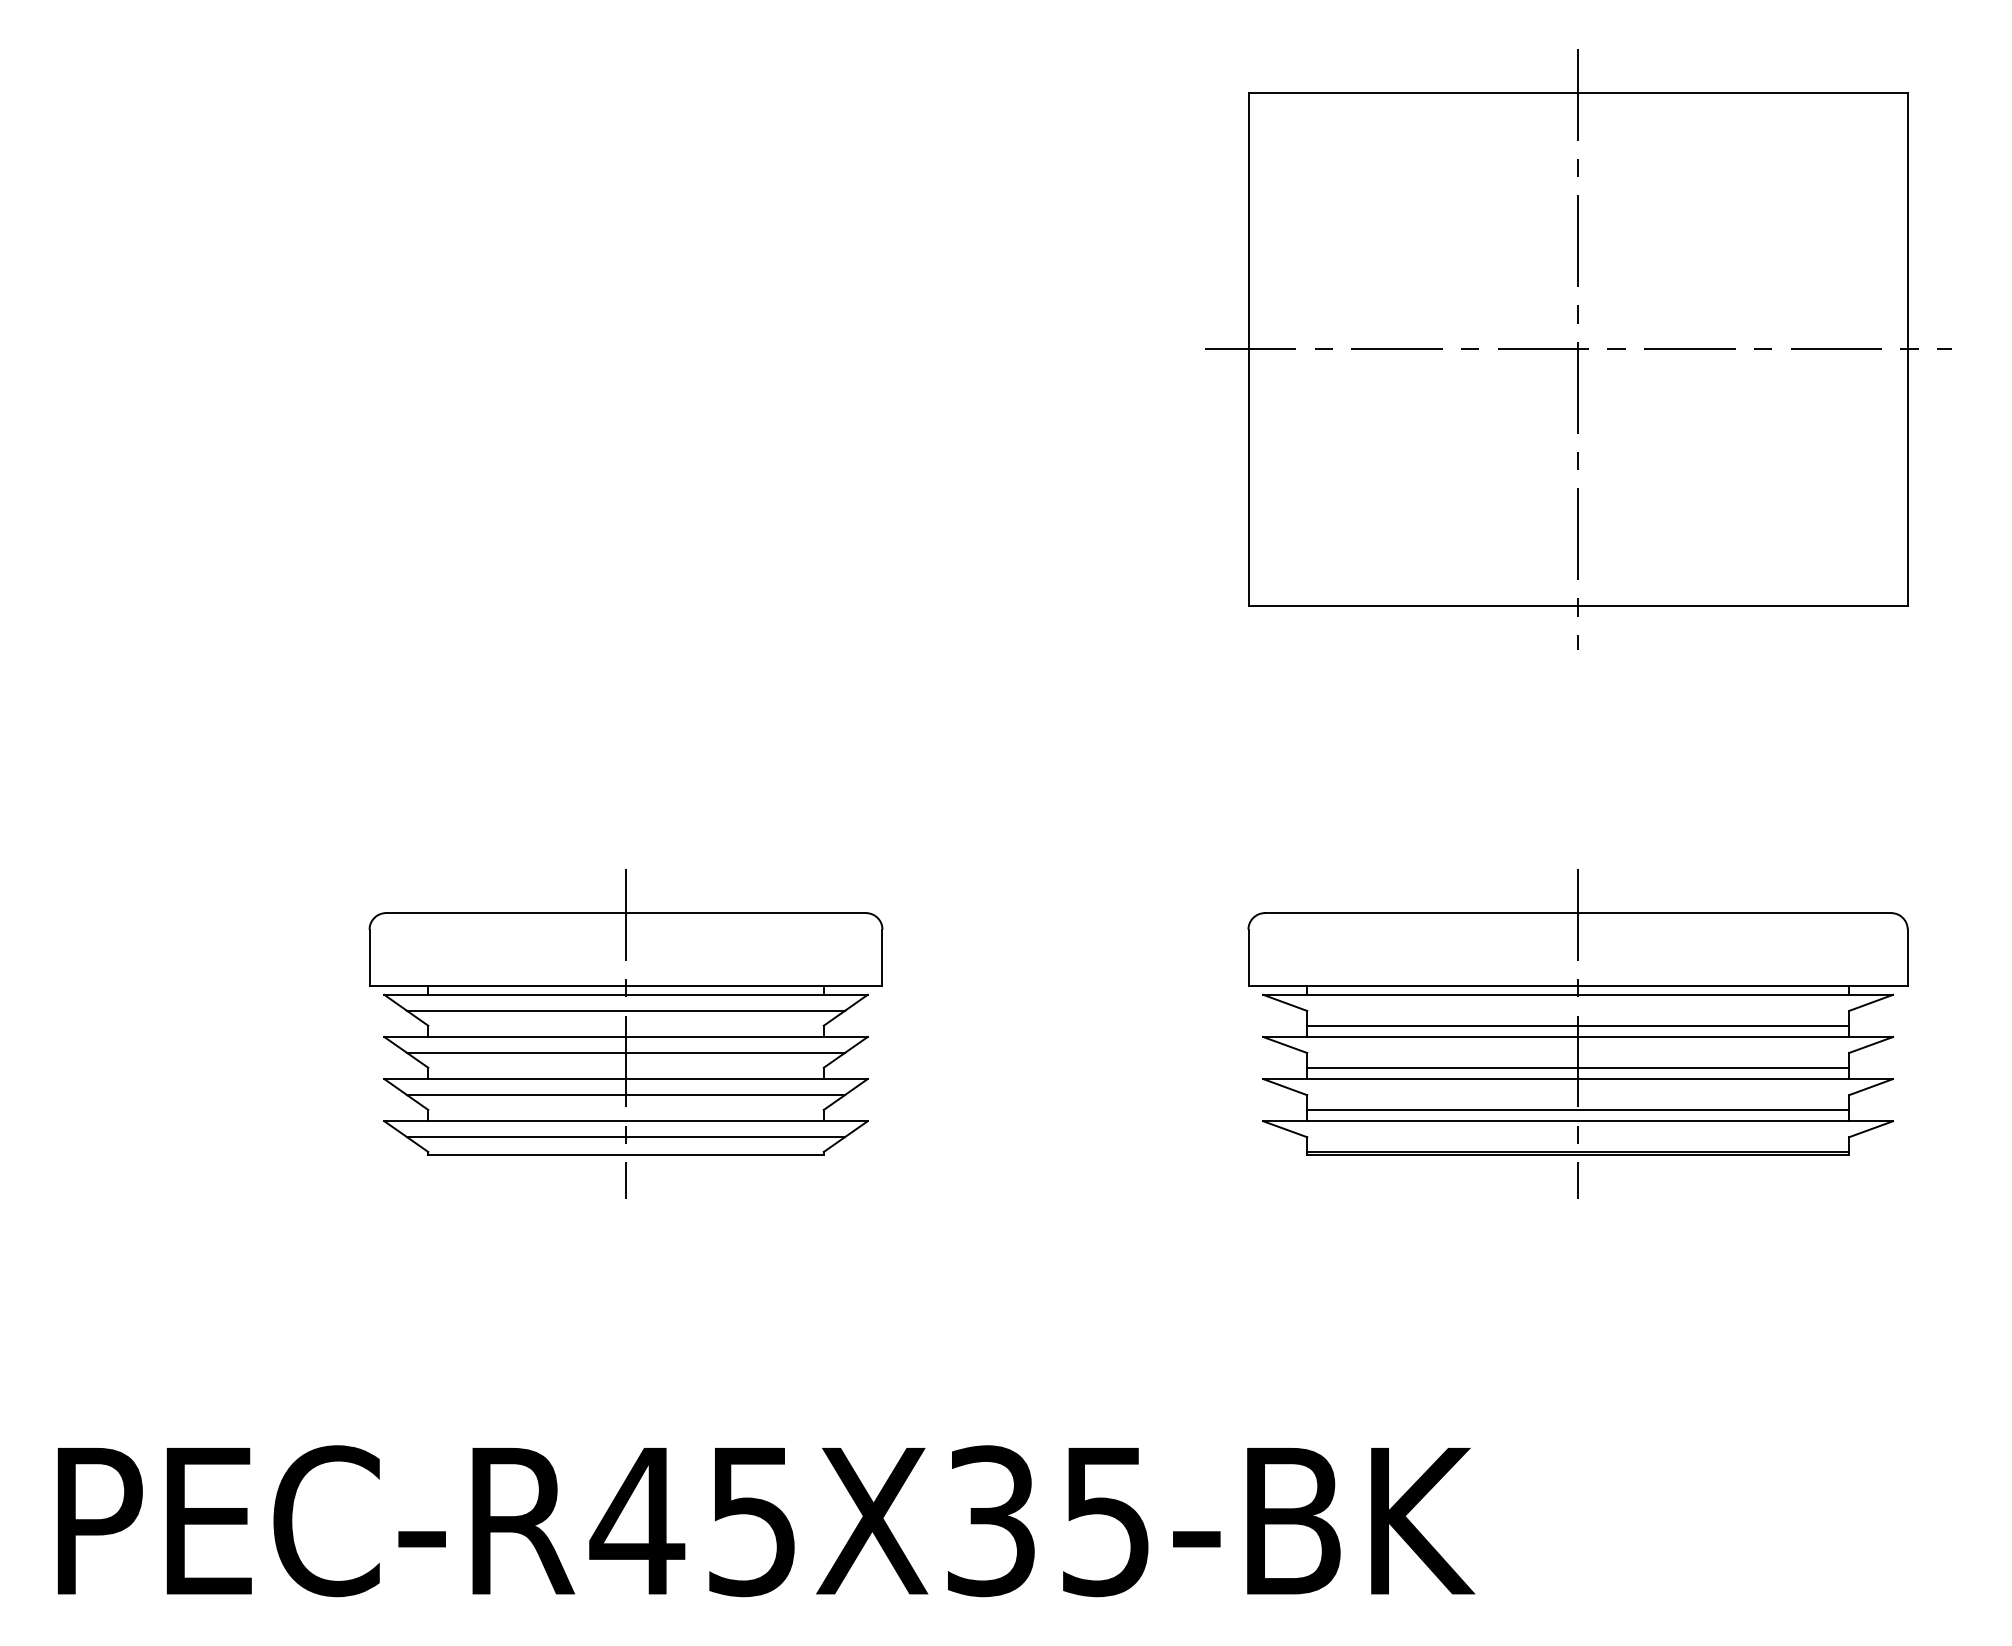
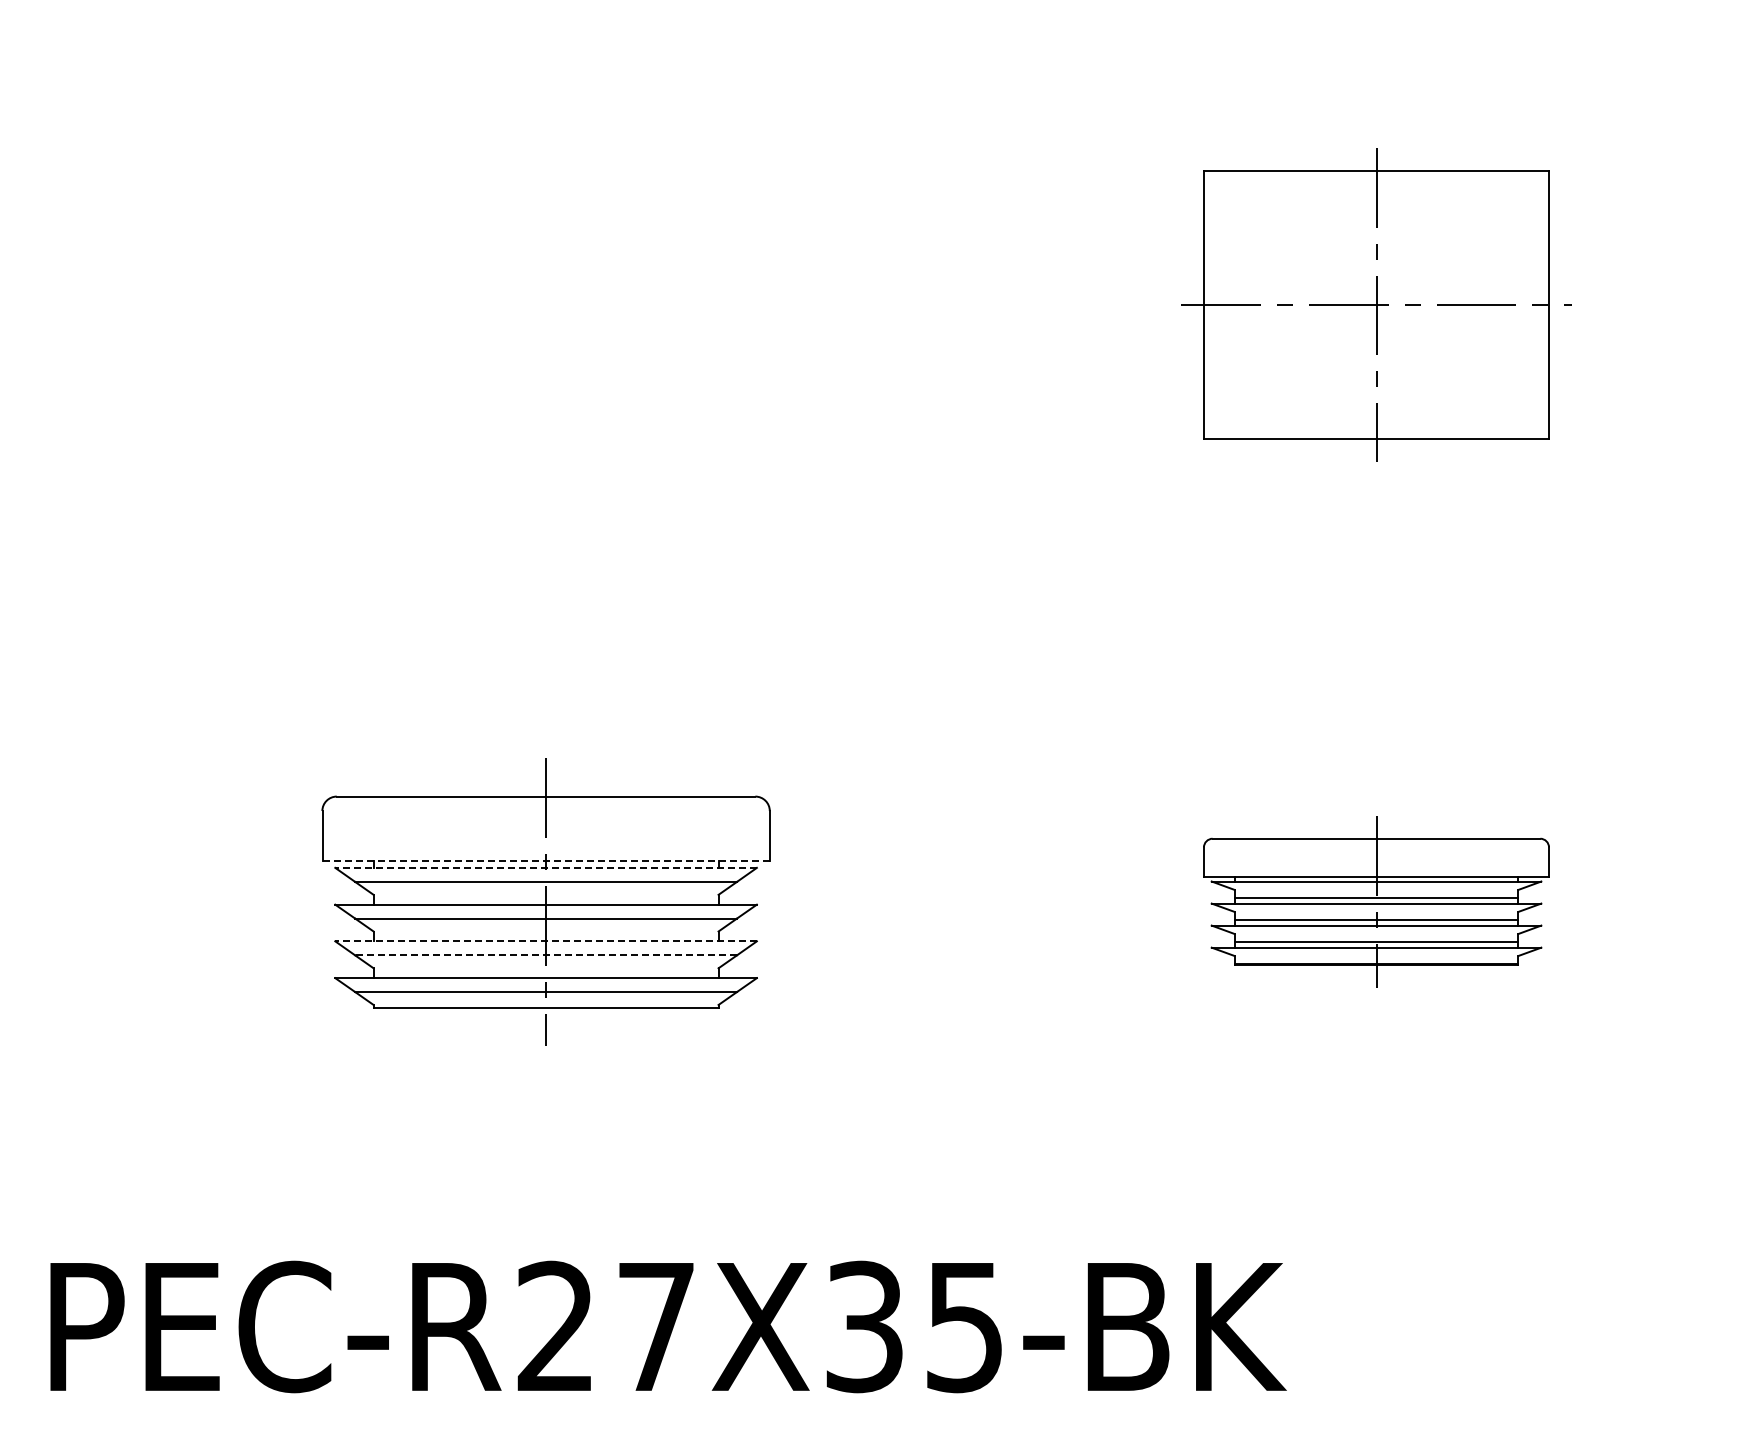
part: (1578, 348) -> (1376, 304), size x0.6
line: (626, 986) -> (546, 860), solid -> dashed
line: (626, 994) -> (546, 867), solid -> dashed
part: (1578, 1033) -> (1376, 901), size x0.6
line: (626, 1079) -> (546, 941), solid -> dashed
line: (626, 1095) -> (546, 955), solid -> dashed
text: (691, 1520) -> (603, 1326), PEC-R45X35-BK -> PEC-R27X35-BK

